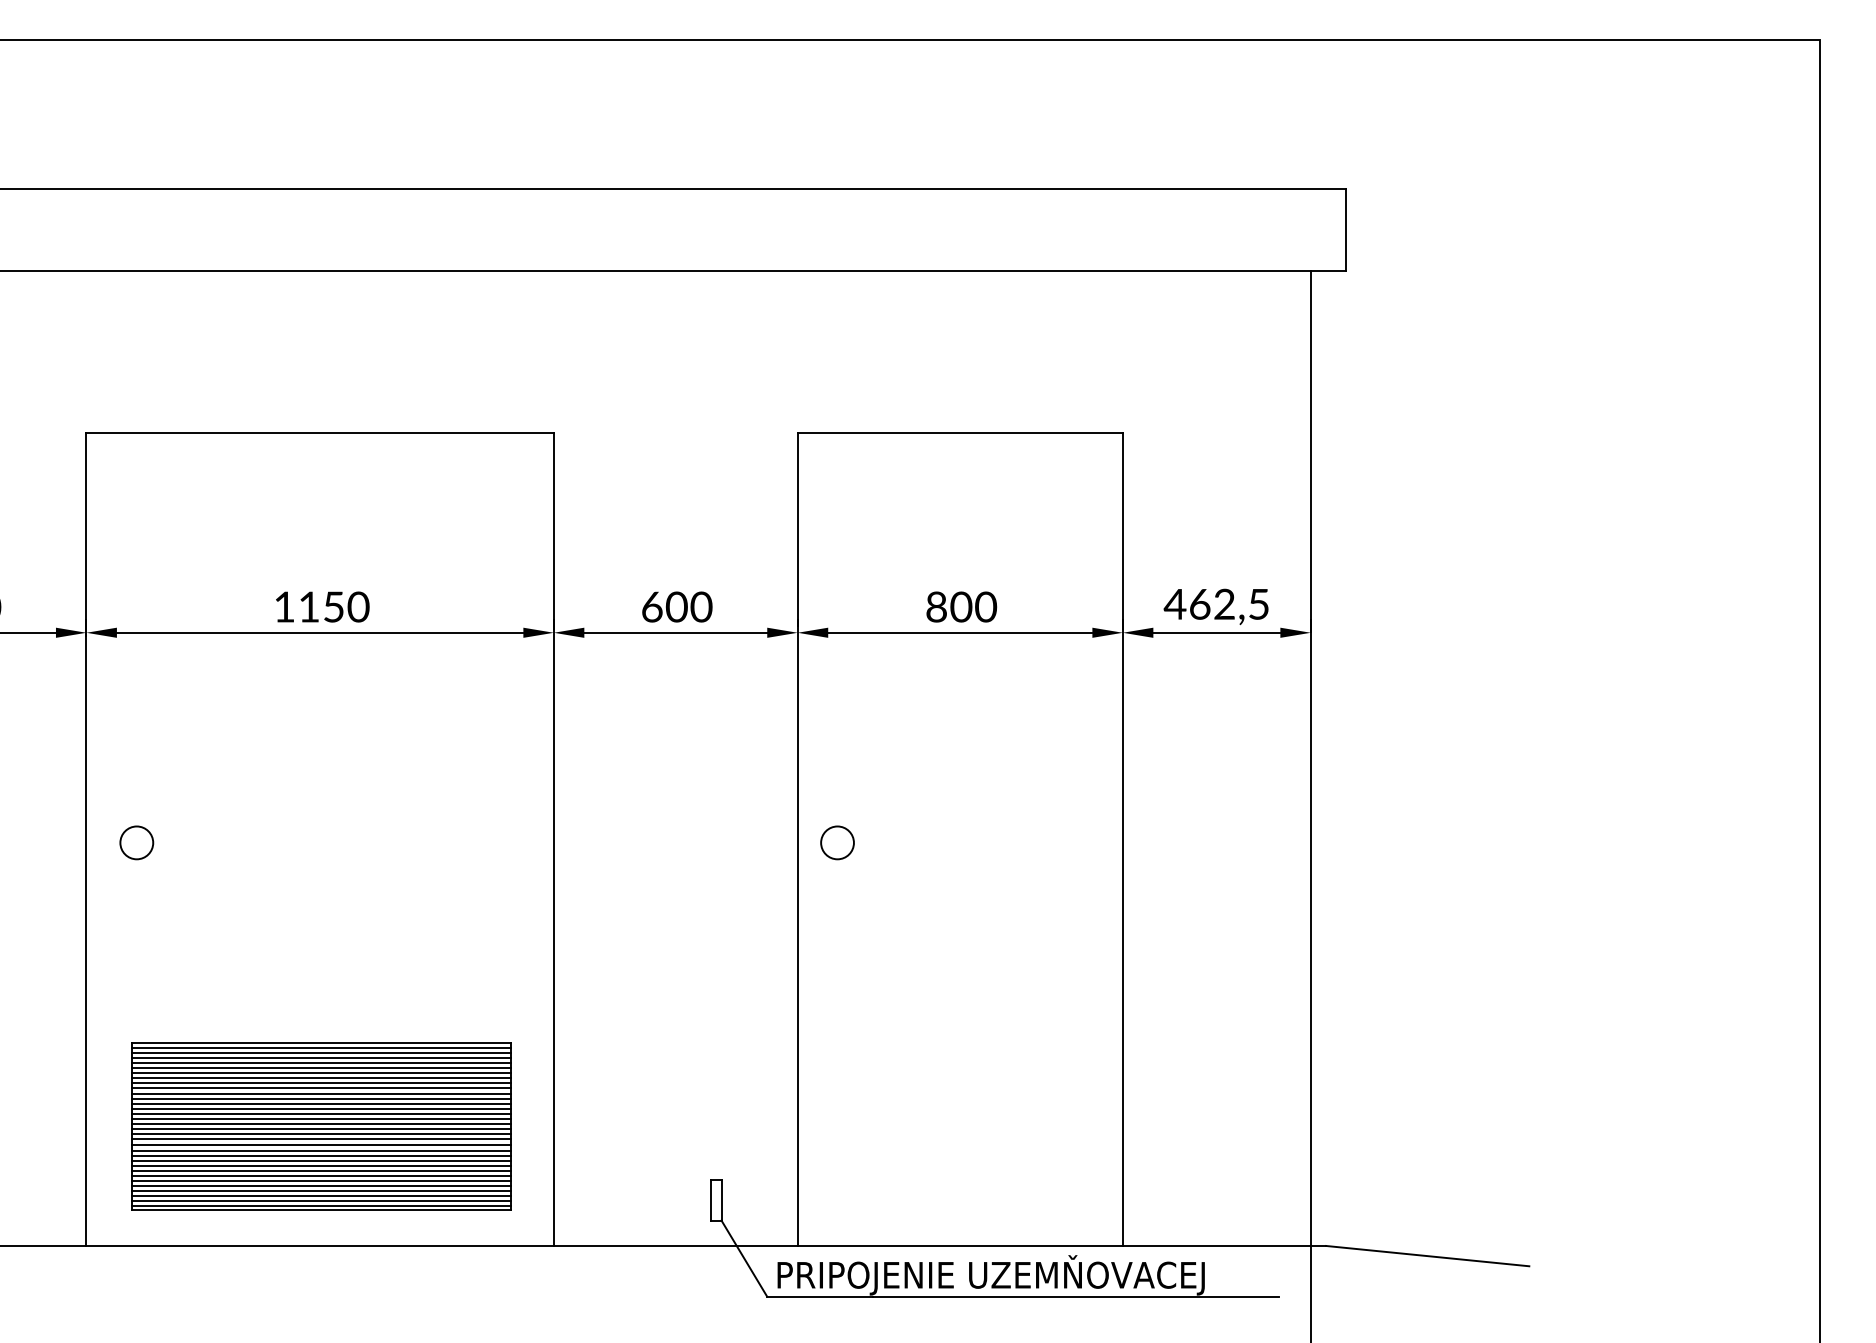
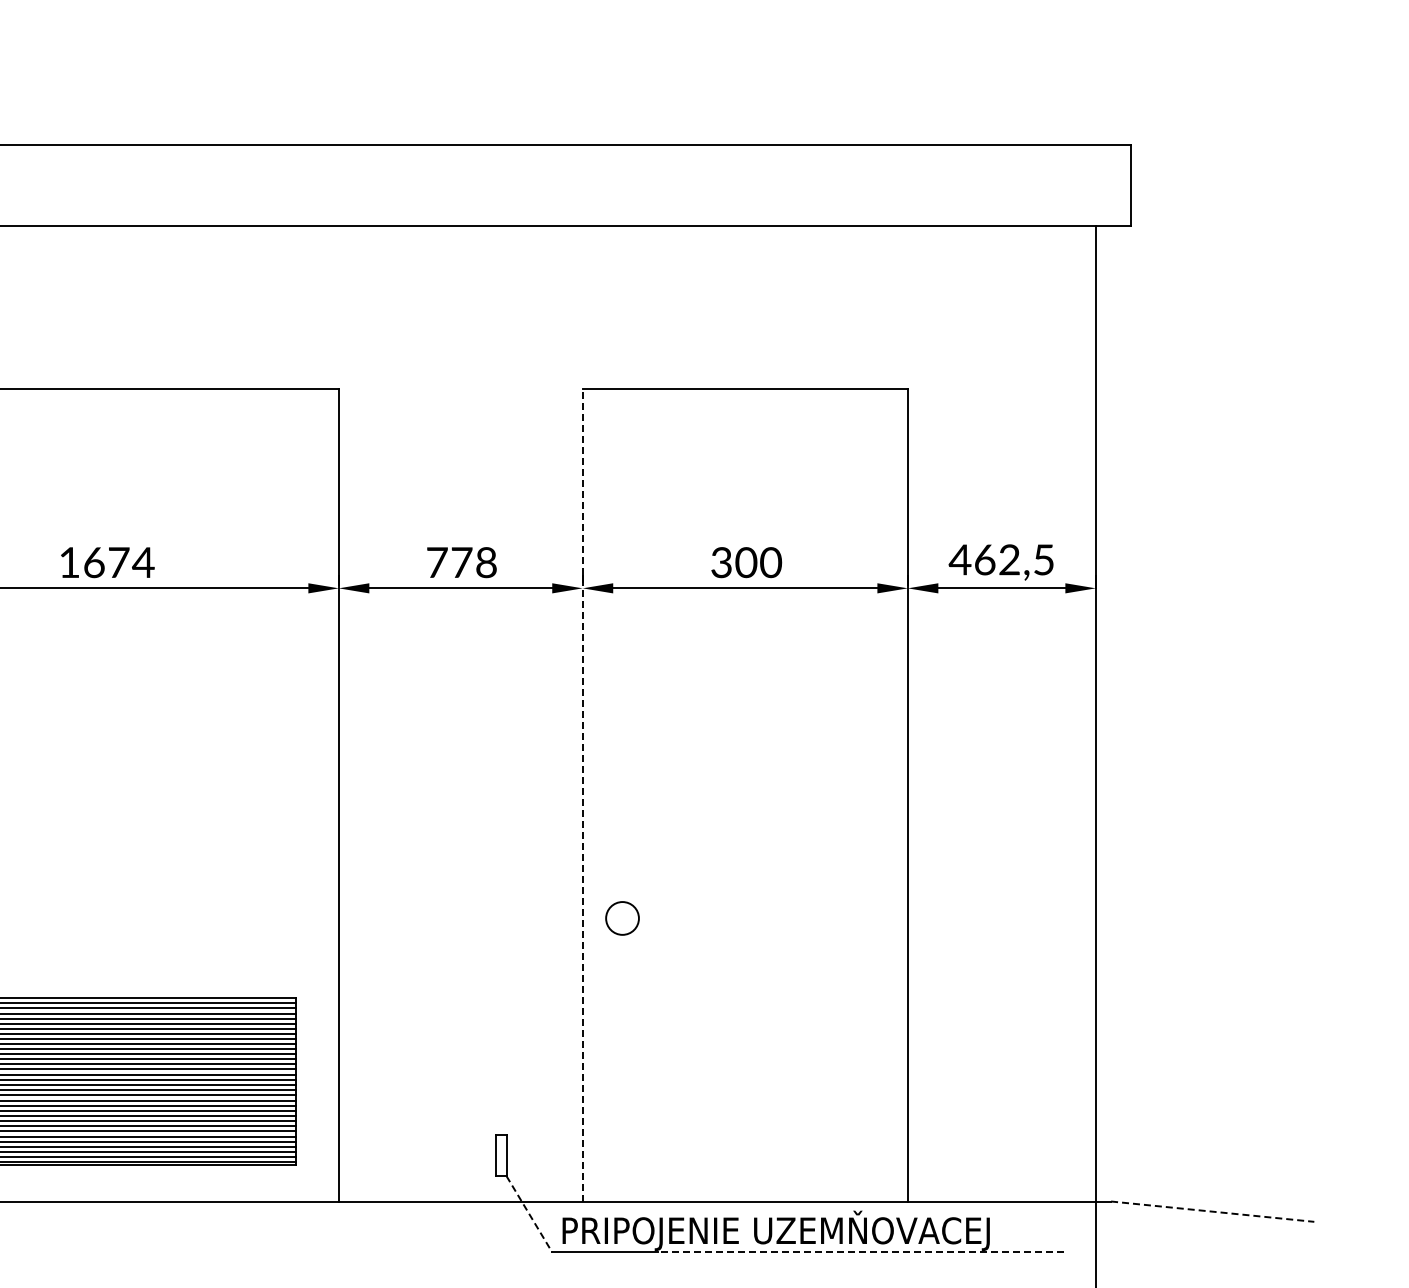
text: (334, 606) -> (119, 562), 1150 -> 1674
text: (677, 606) -> (462, 562), 600 -> 778
text: (936, 607) -> (721, 563), 800 -> 300
line: (797, 839) -> (582, 795), solid -> dashed
circle: (837, 842) -> (622, 918), moved
line: (1428, 1256) -> (1213, 1212), solid -> dashed
line: (744, 1259) -> (529, 1215), solid -> dashed
line: (1075, 1296) -> (860, 1252), solid -> dashed

